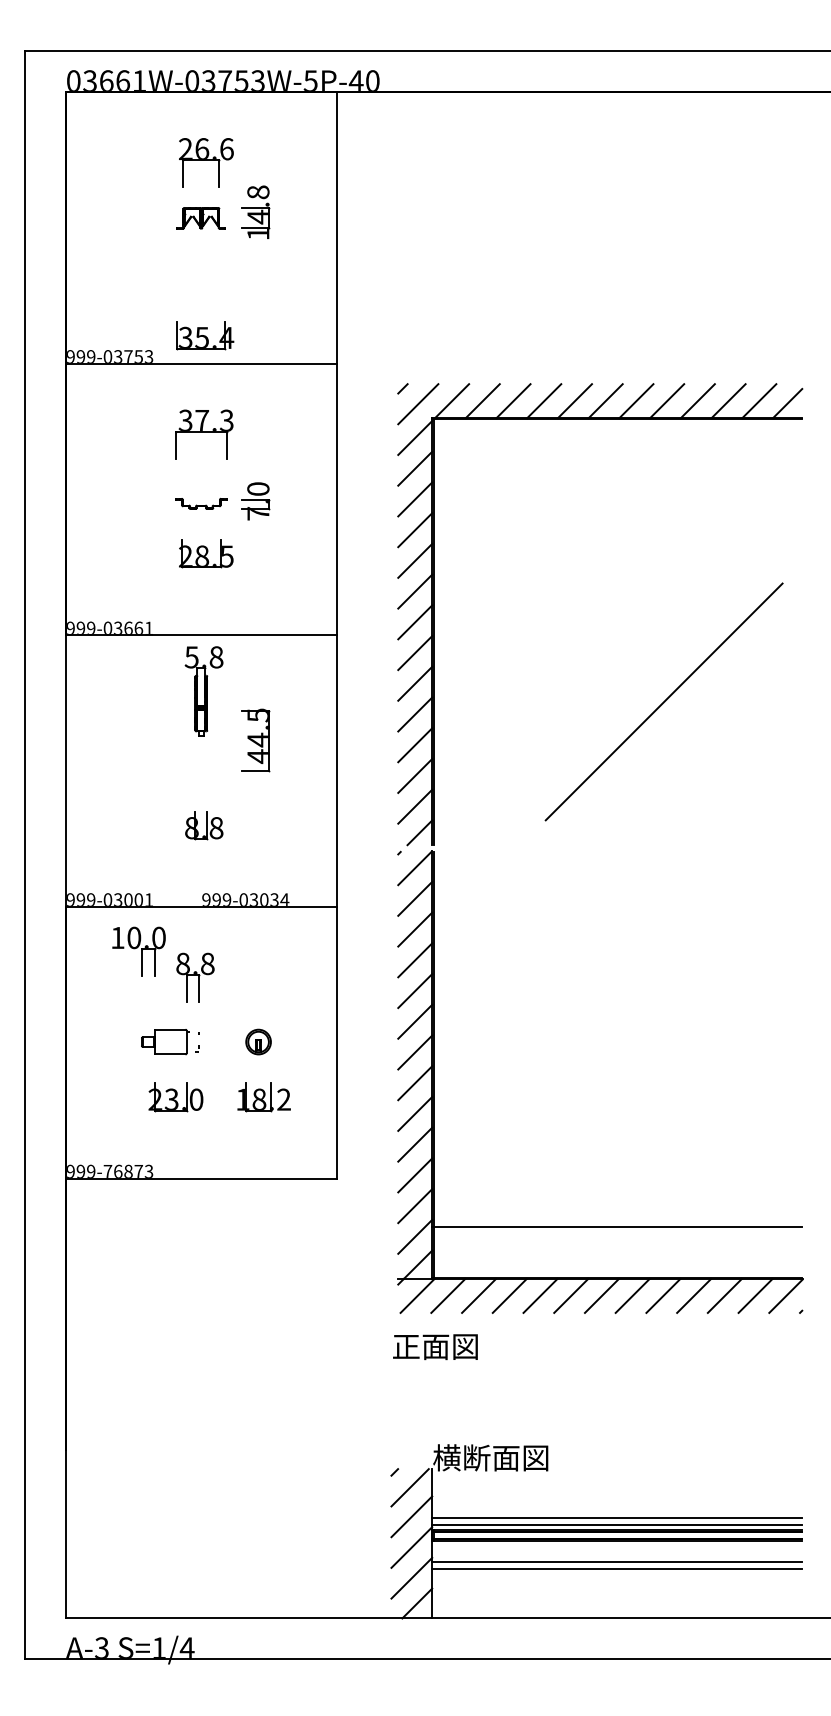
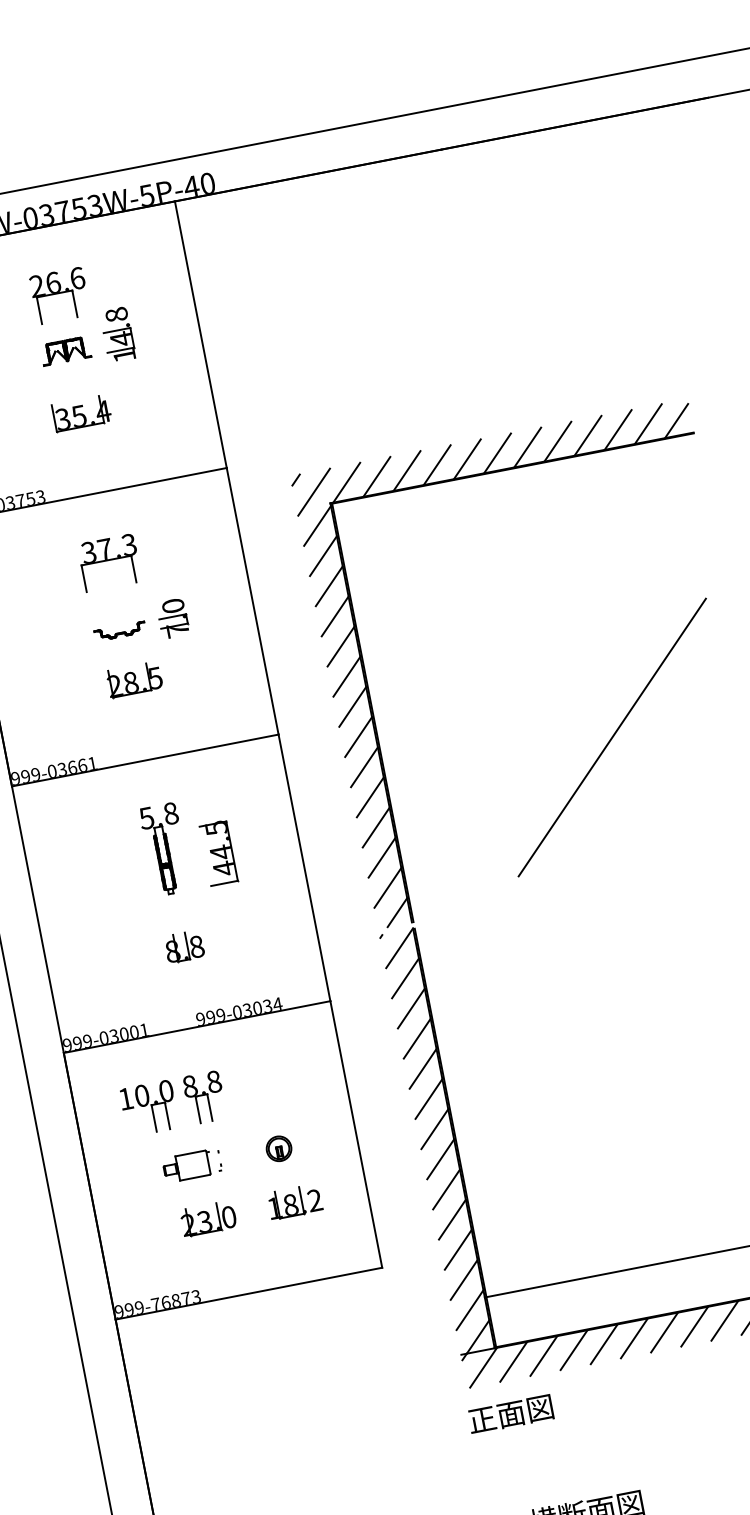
part: (205, 335) -> (82, 413), moved
part: (203, 691) -> (164, 849), moved
part: (138, 951) -> (148, 1108), moved

